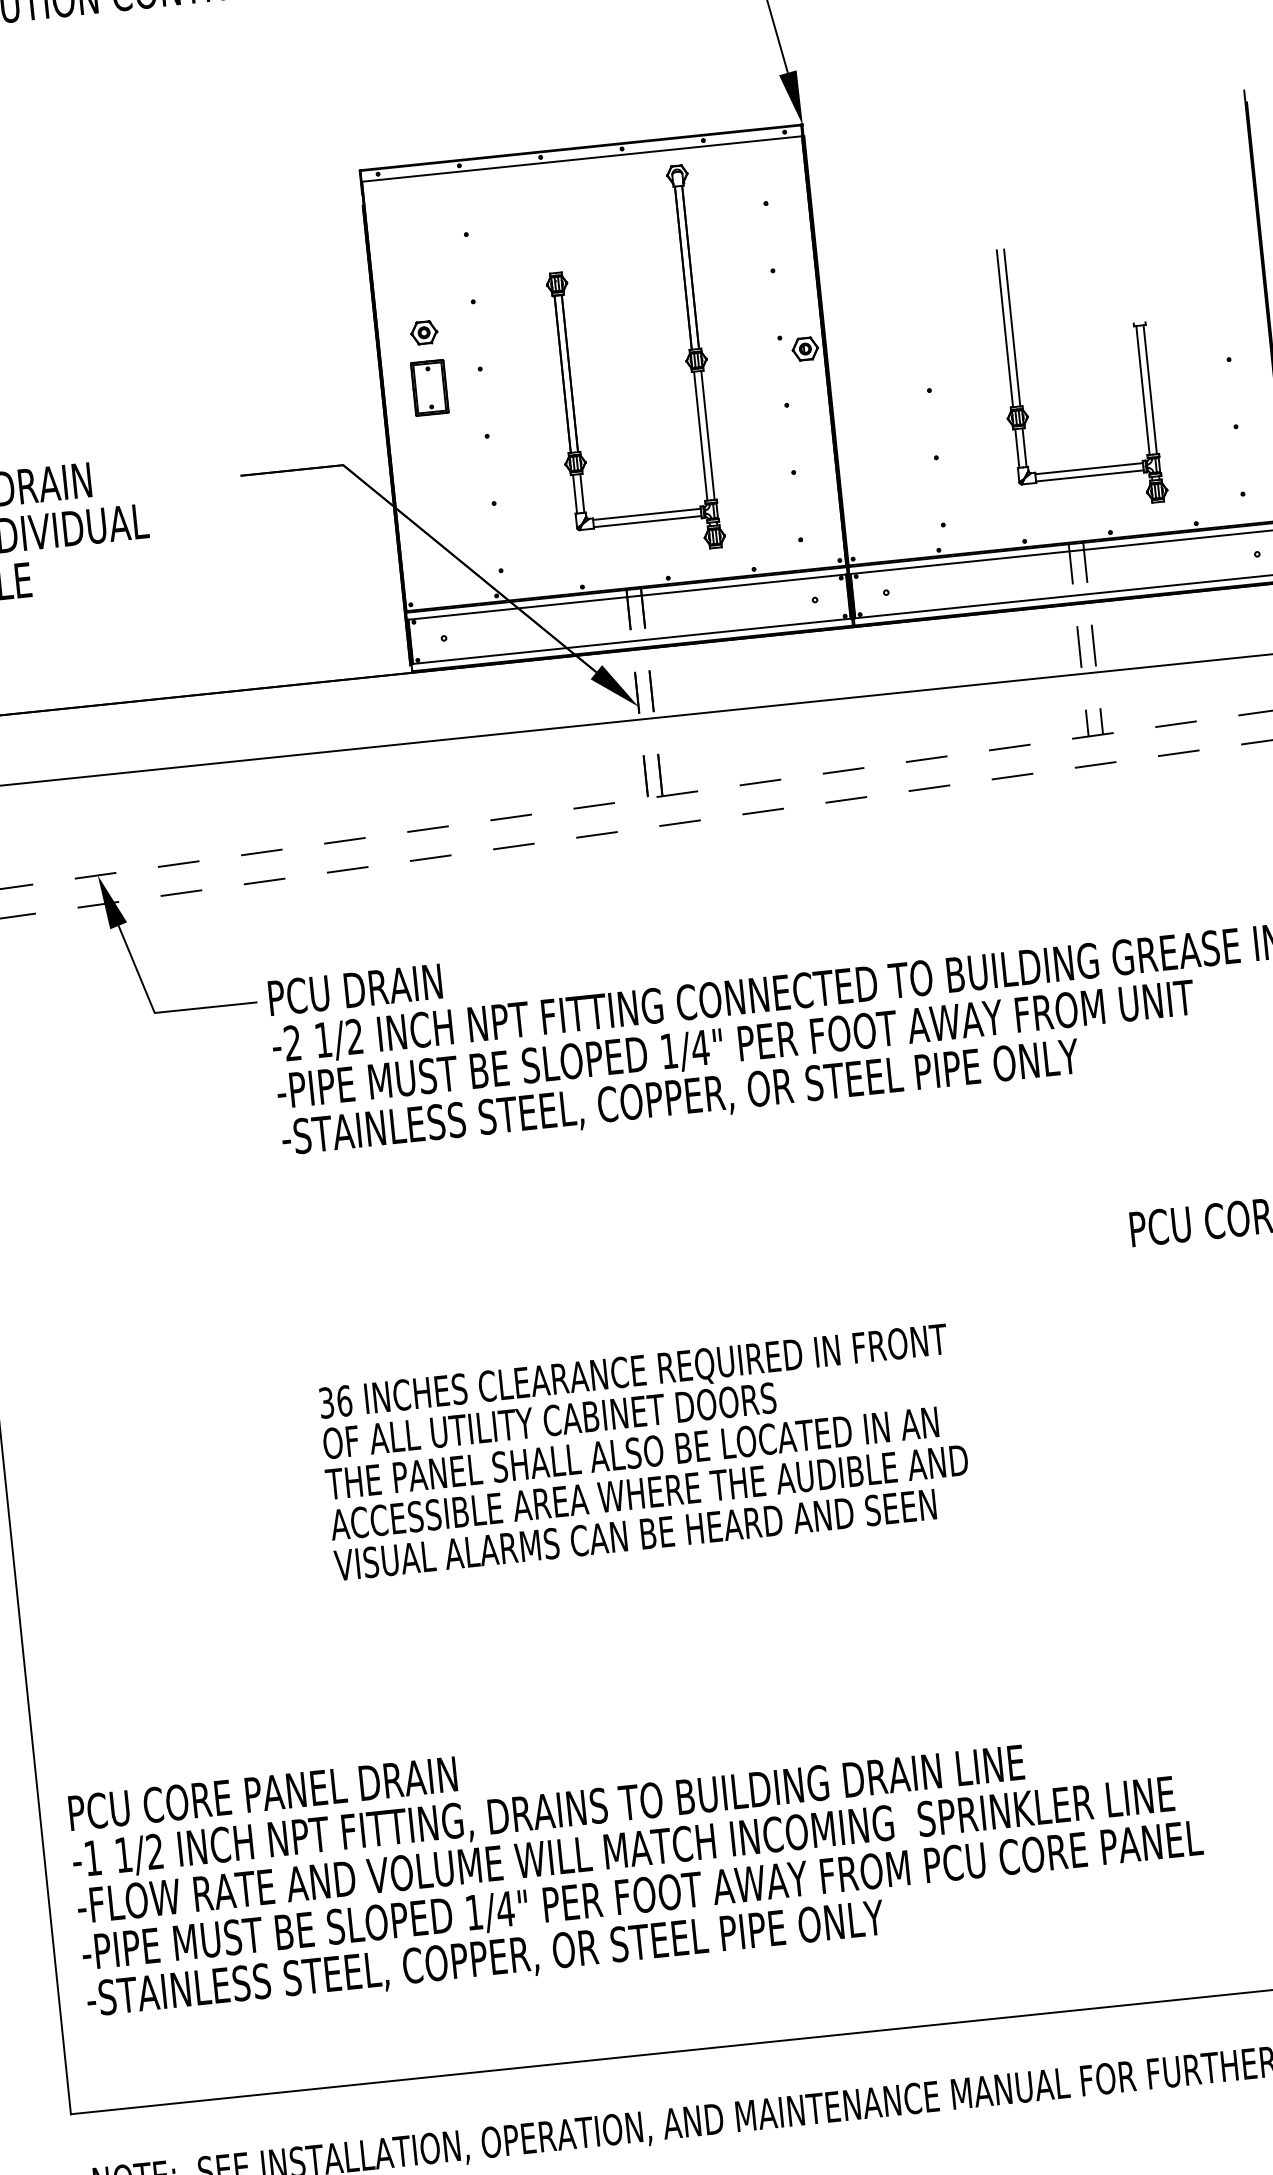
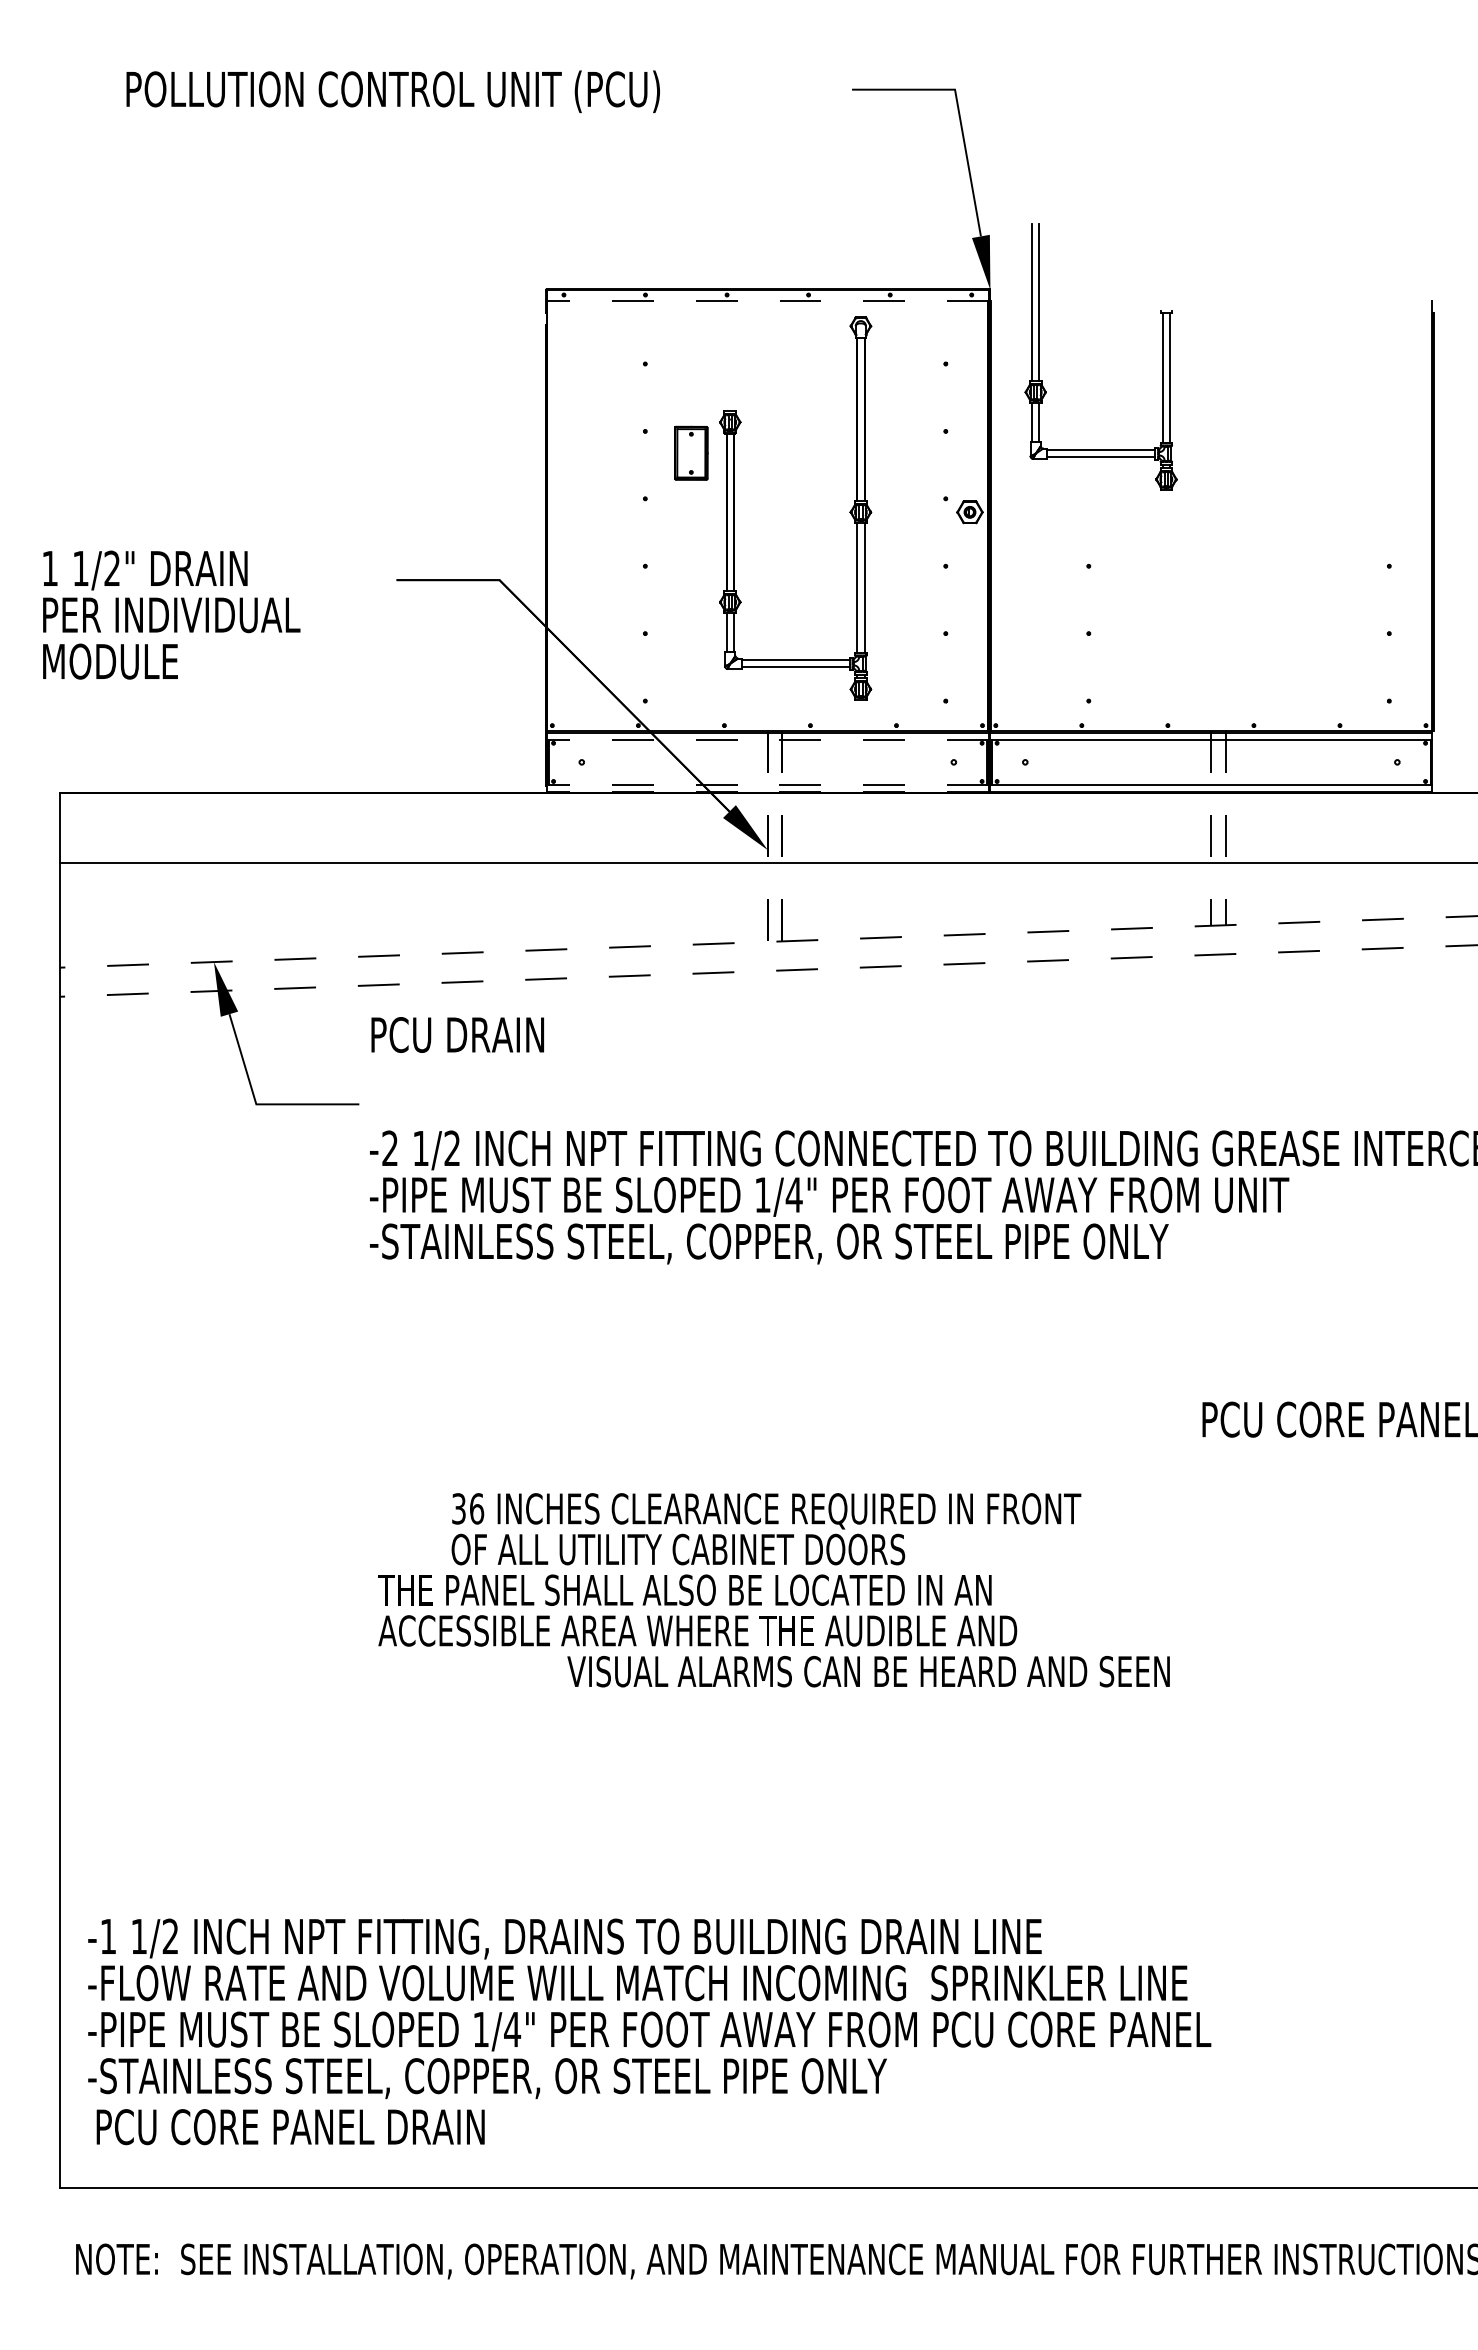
line: (581, 158) -> (767, 300), solid -> dashed
part: (424, 333) -> (593, 457), removed
part: (1017, 381) -> (1039, 356), moved
part: (429, 387) -> (691, 452), moved
line: (626, 597) -> (767, 740), solid -> dashed
line: (631, 641) -> (767, 784), solid -> dashed
line: (632, 648) -> (767, 791), solid -> dashed
text: (355, 989) -> (457, 1034), moved
text: (635, 1391) -> (766, 1529), moved
text: (635, 1534) -> (868, 1671), moved
text: (262, 1794) -> (290, 2127), moved

